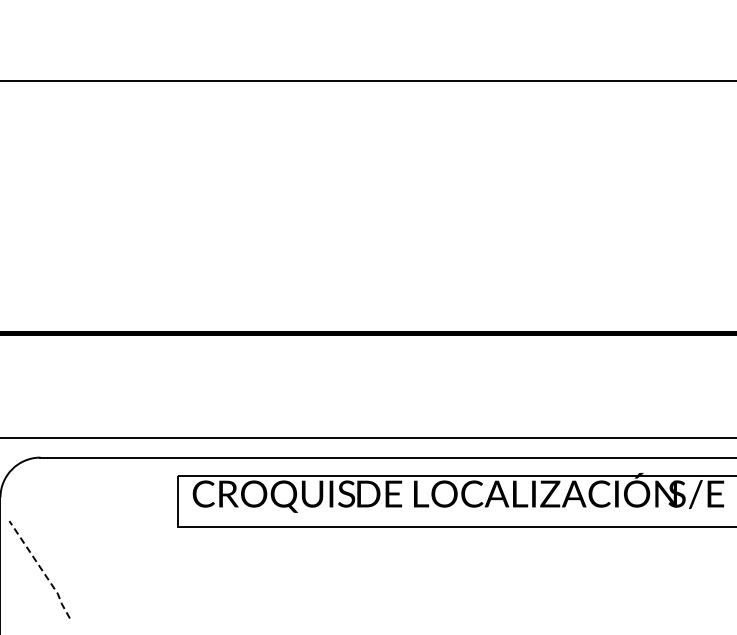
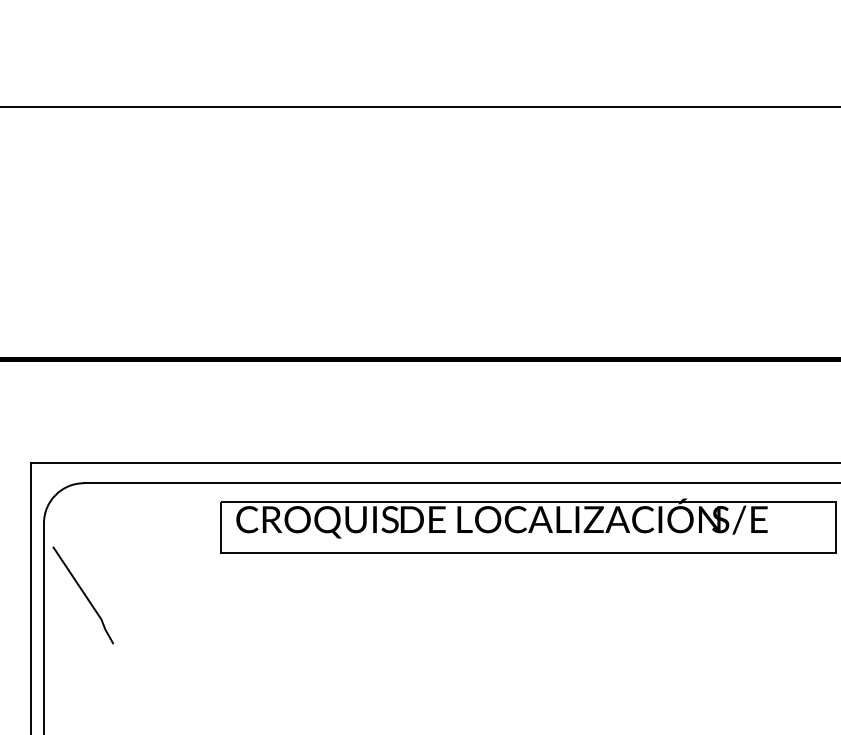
line: (41, 569) -> (85, 595), dashed -> solid

